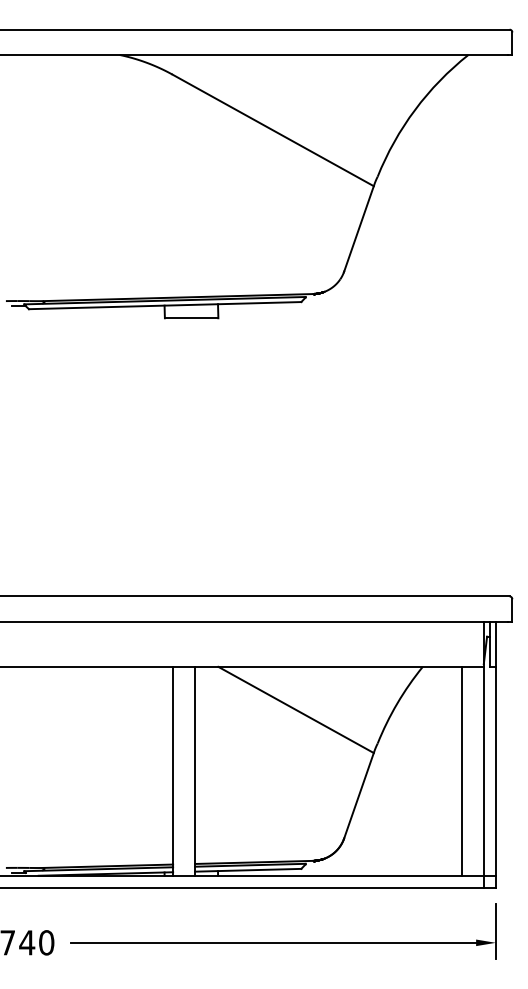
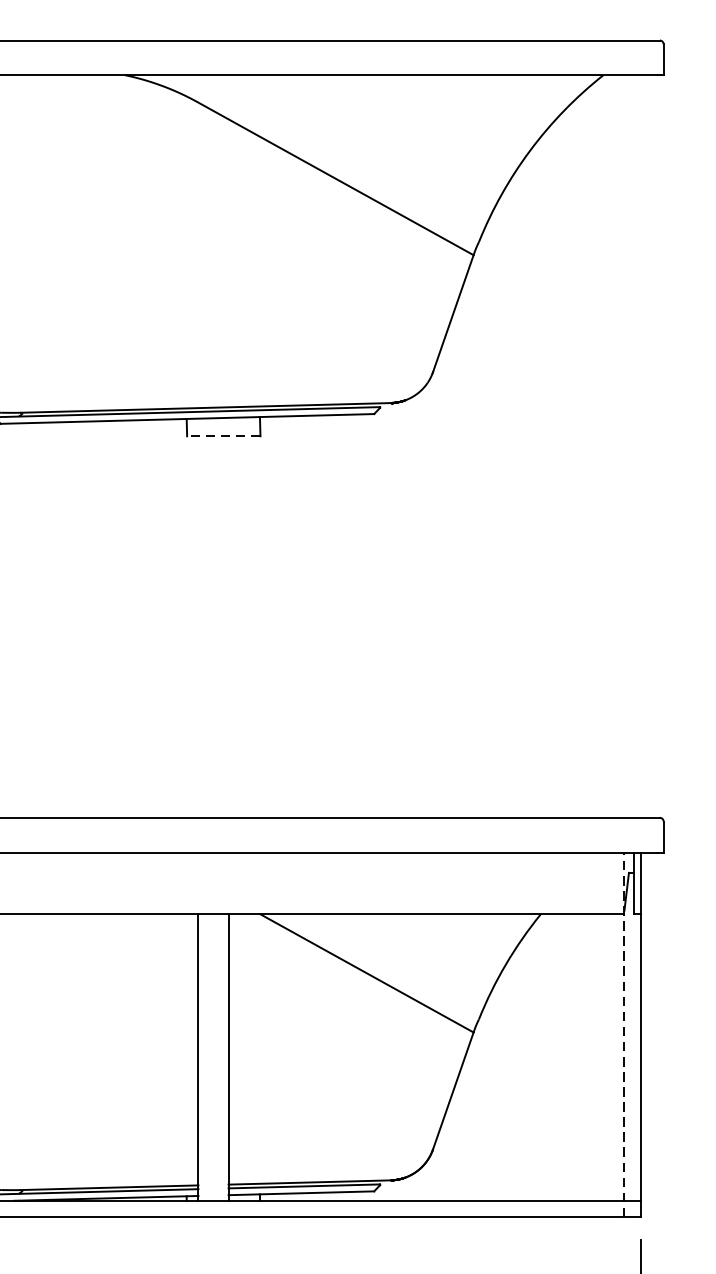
line: (191, 318) -> (223, 436), solid -> dashed
line: (483, 754) -> (624, 1034), solid -> dashed
line: (461, 770) -> (593, 1056), removed

